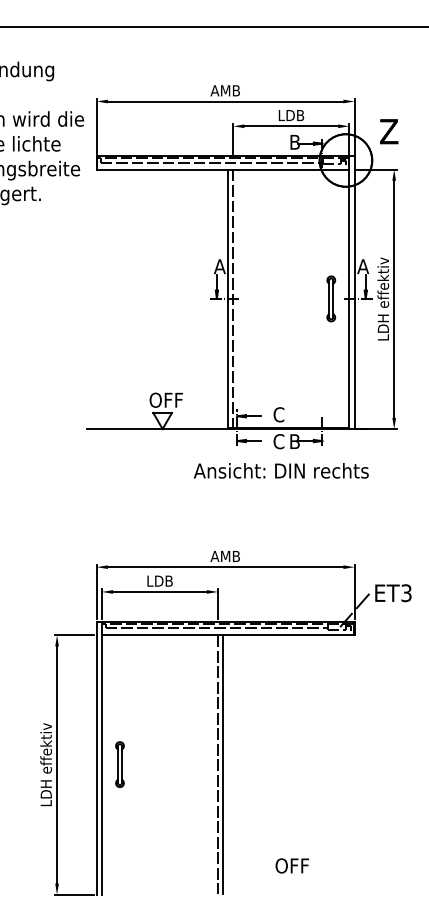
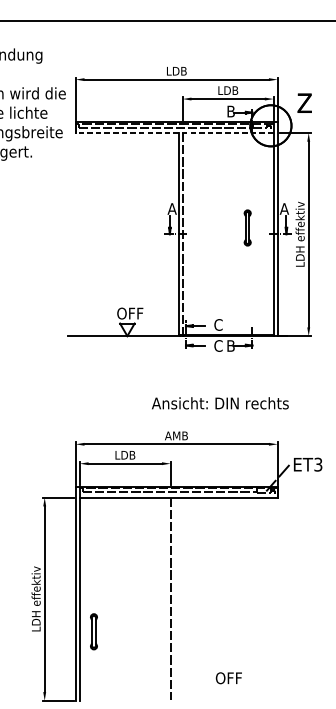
text: (224, 90) -> (175, 71), AMB -> LDB
line: (222, 169) -> (174, 132), solid -> dashed
part: (331, 298) -> (247, 227), moved
text: (281, 470) -> (220, 403), moved
part: (119, 764) -> (93, 631), moved
line: (222, 764) -> (174, 598), removed

